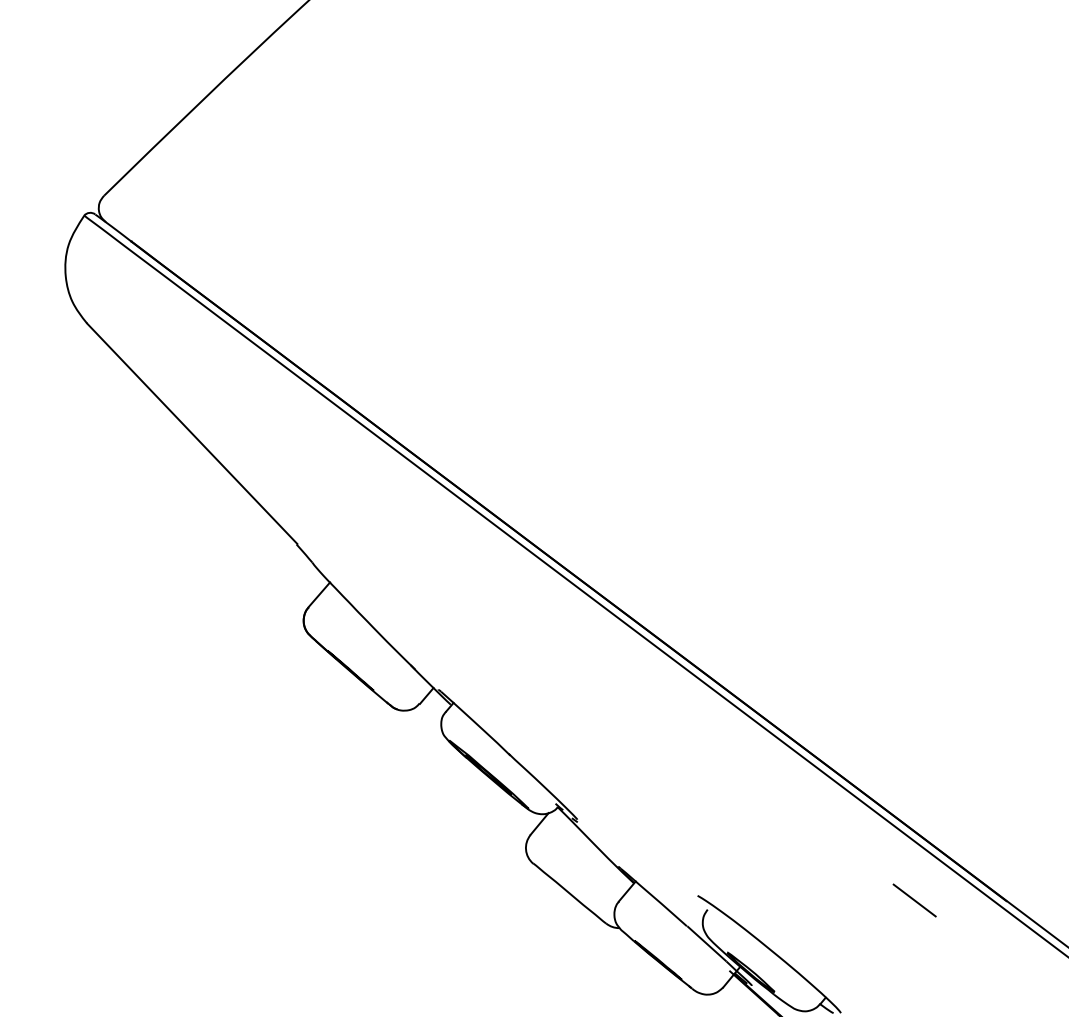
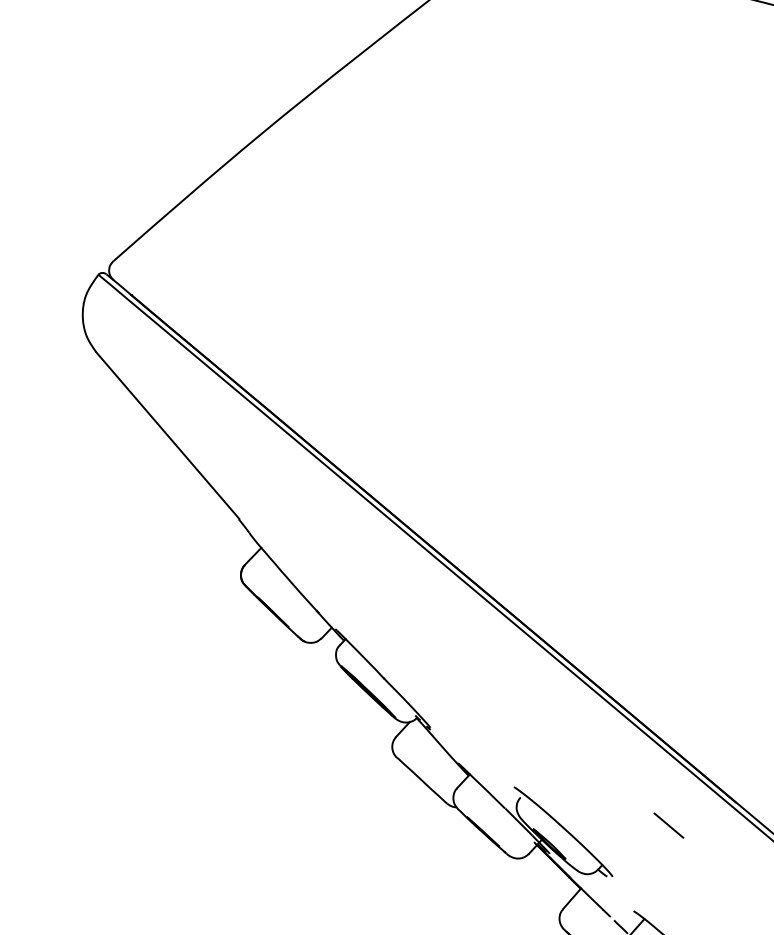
line: (914, 900) -> (668, 825), moved

